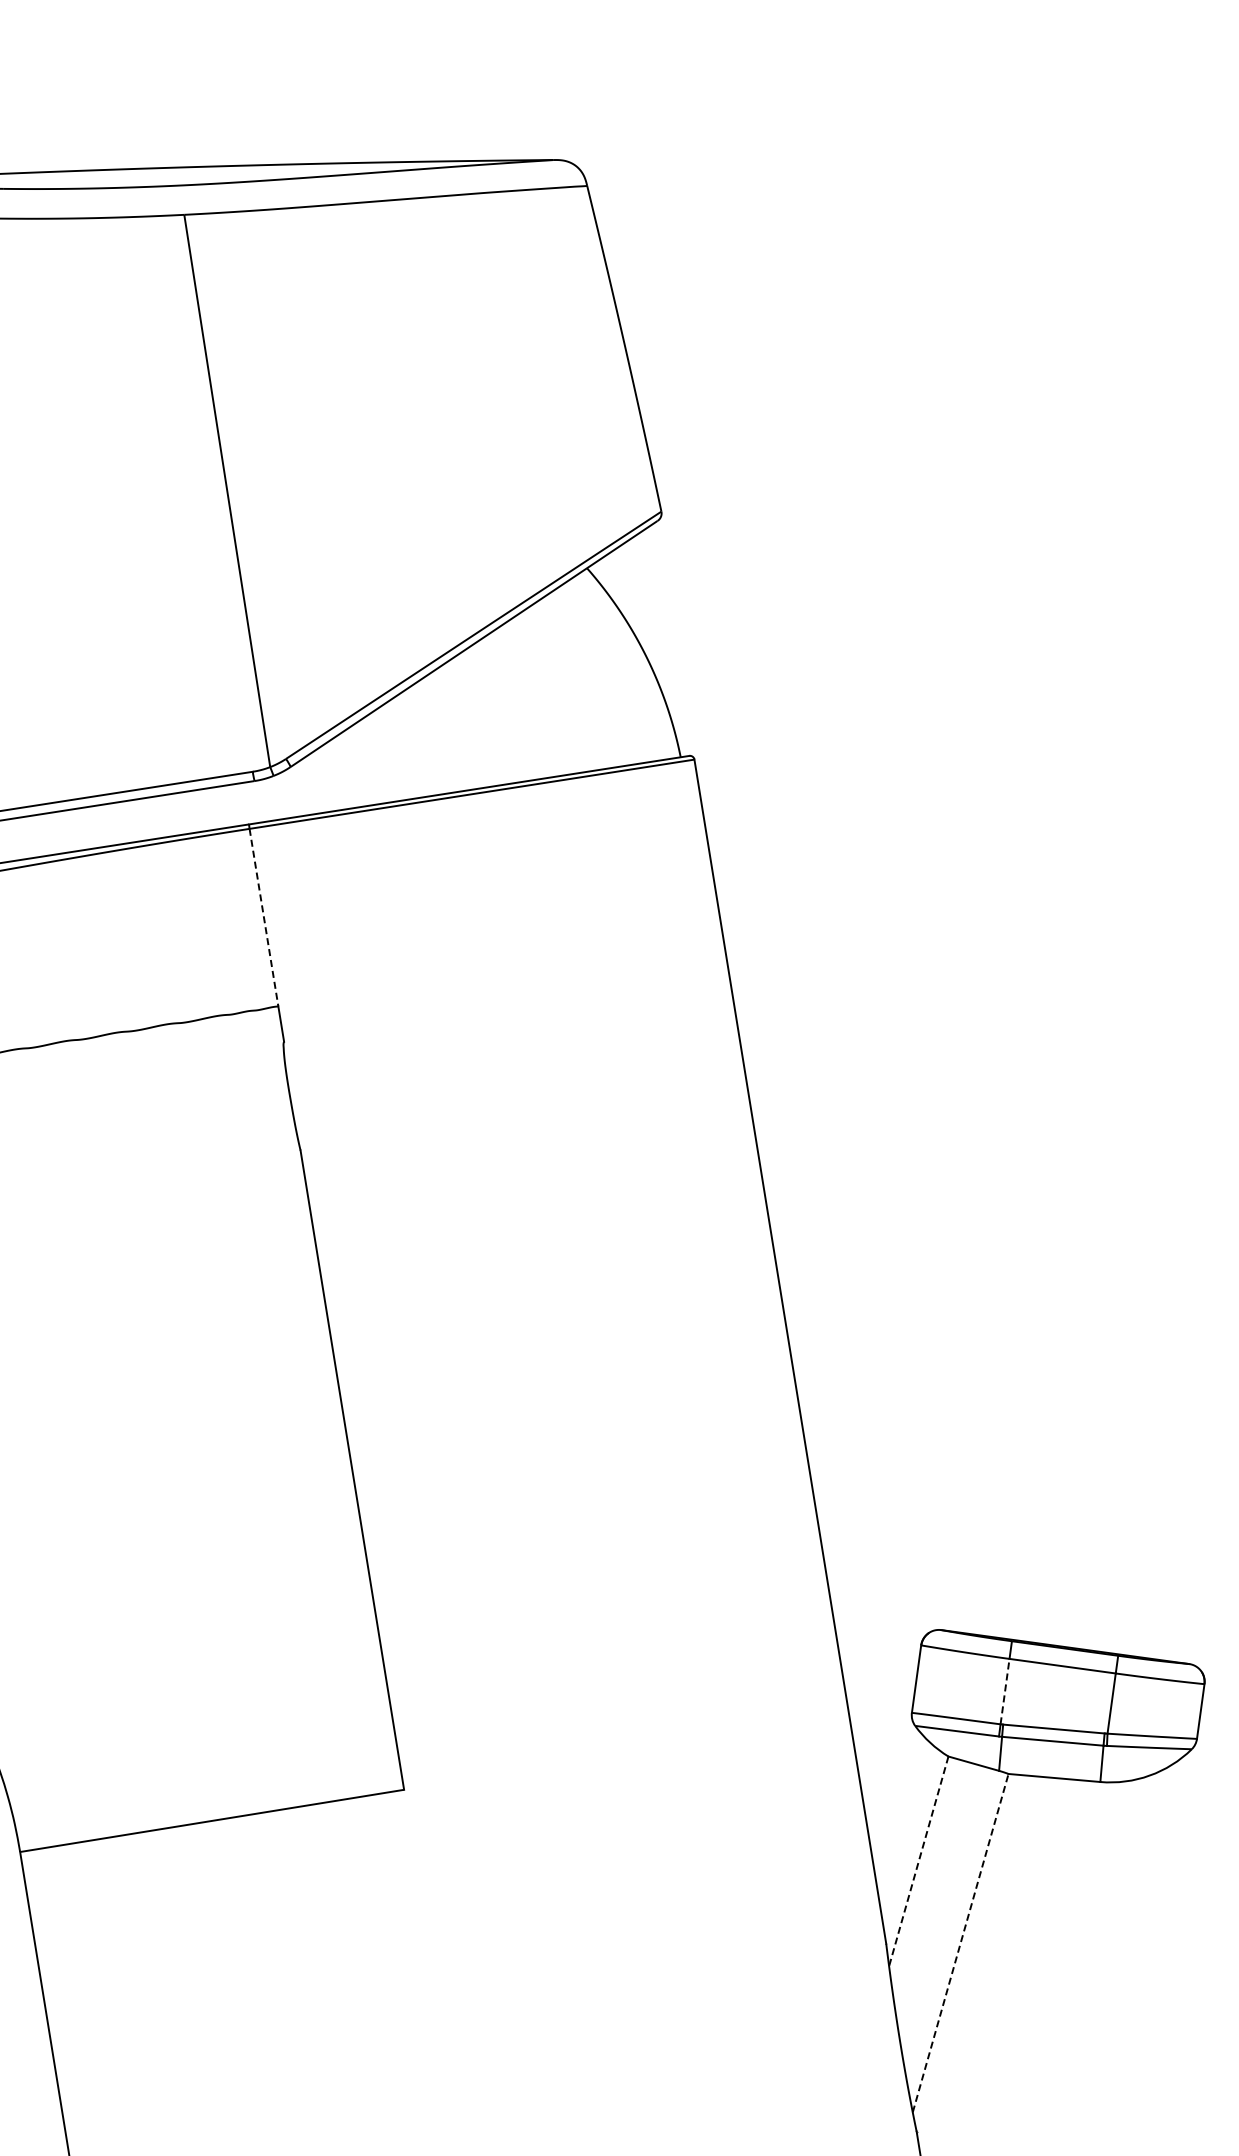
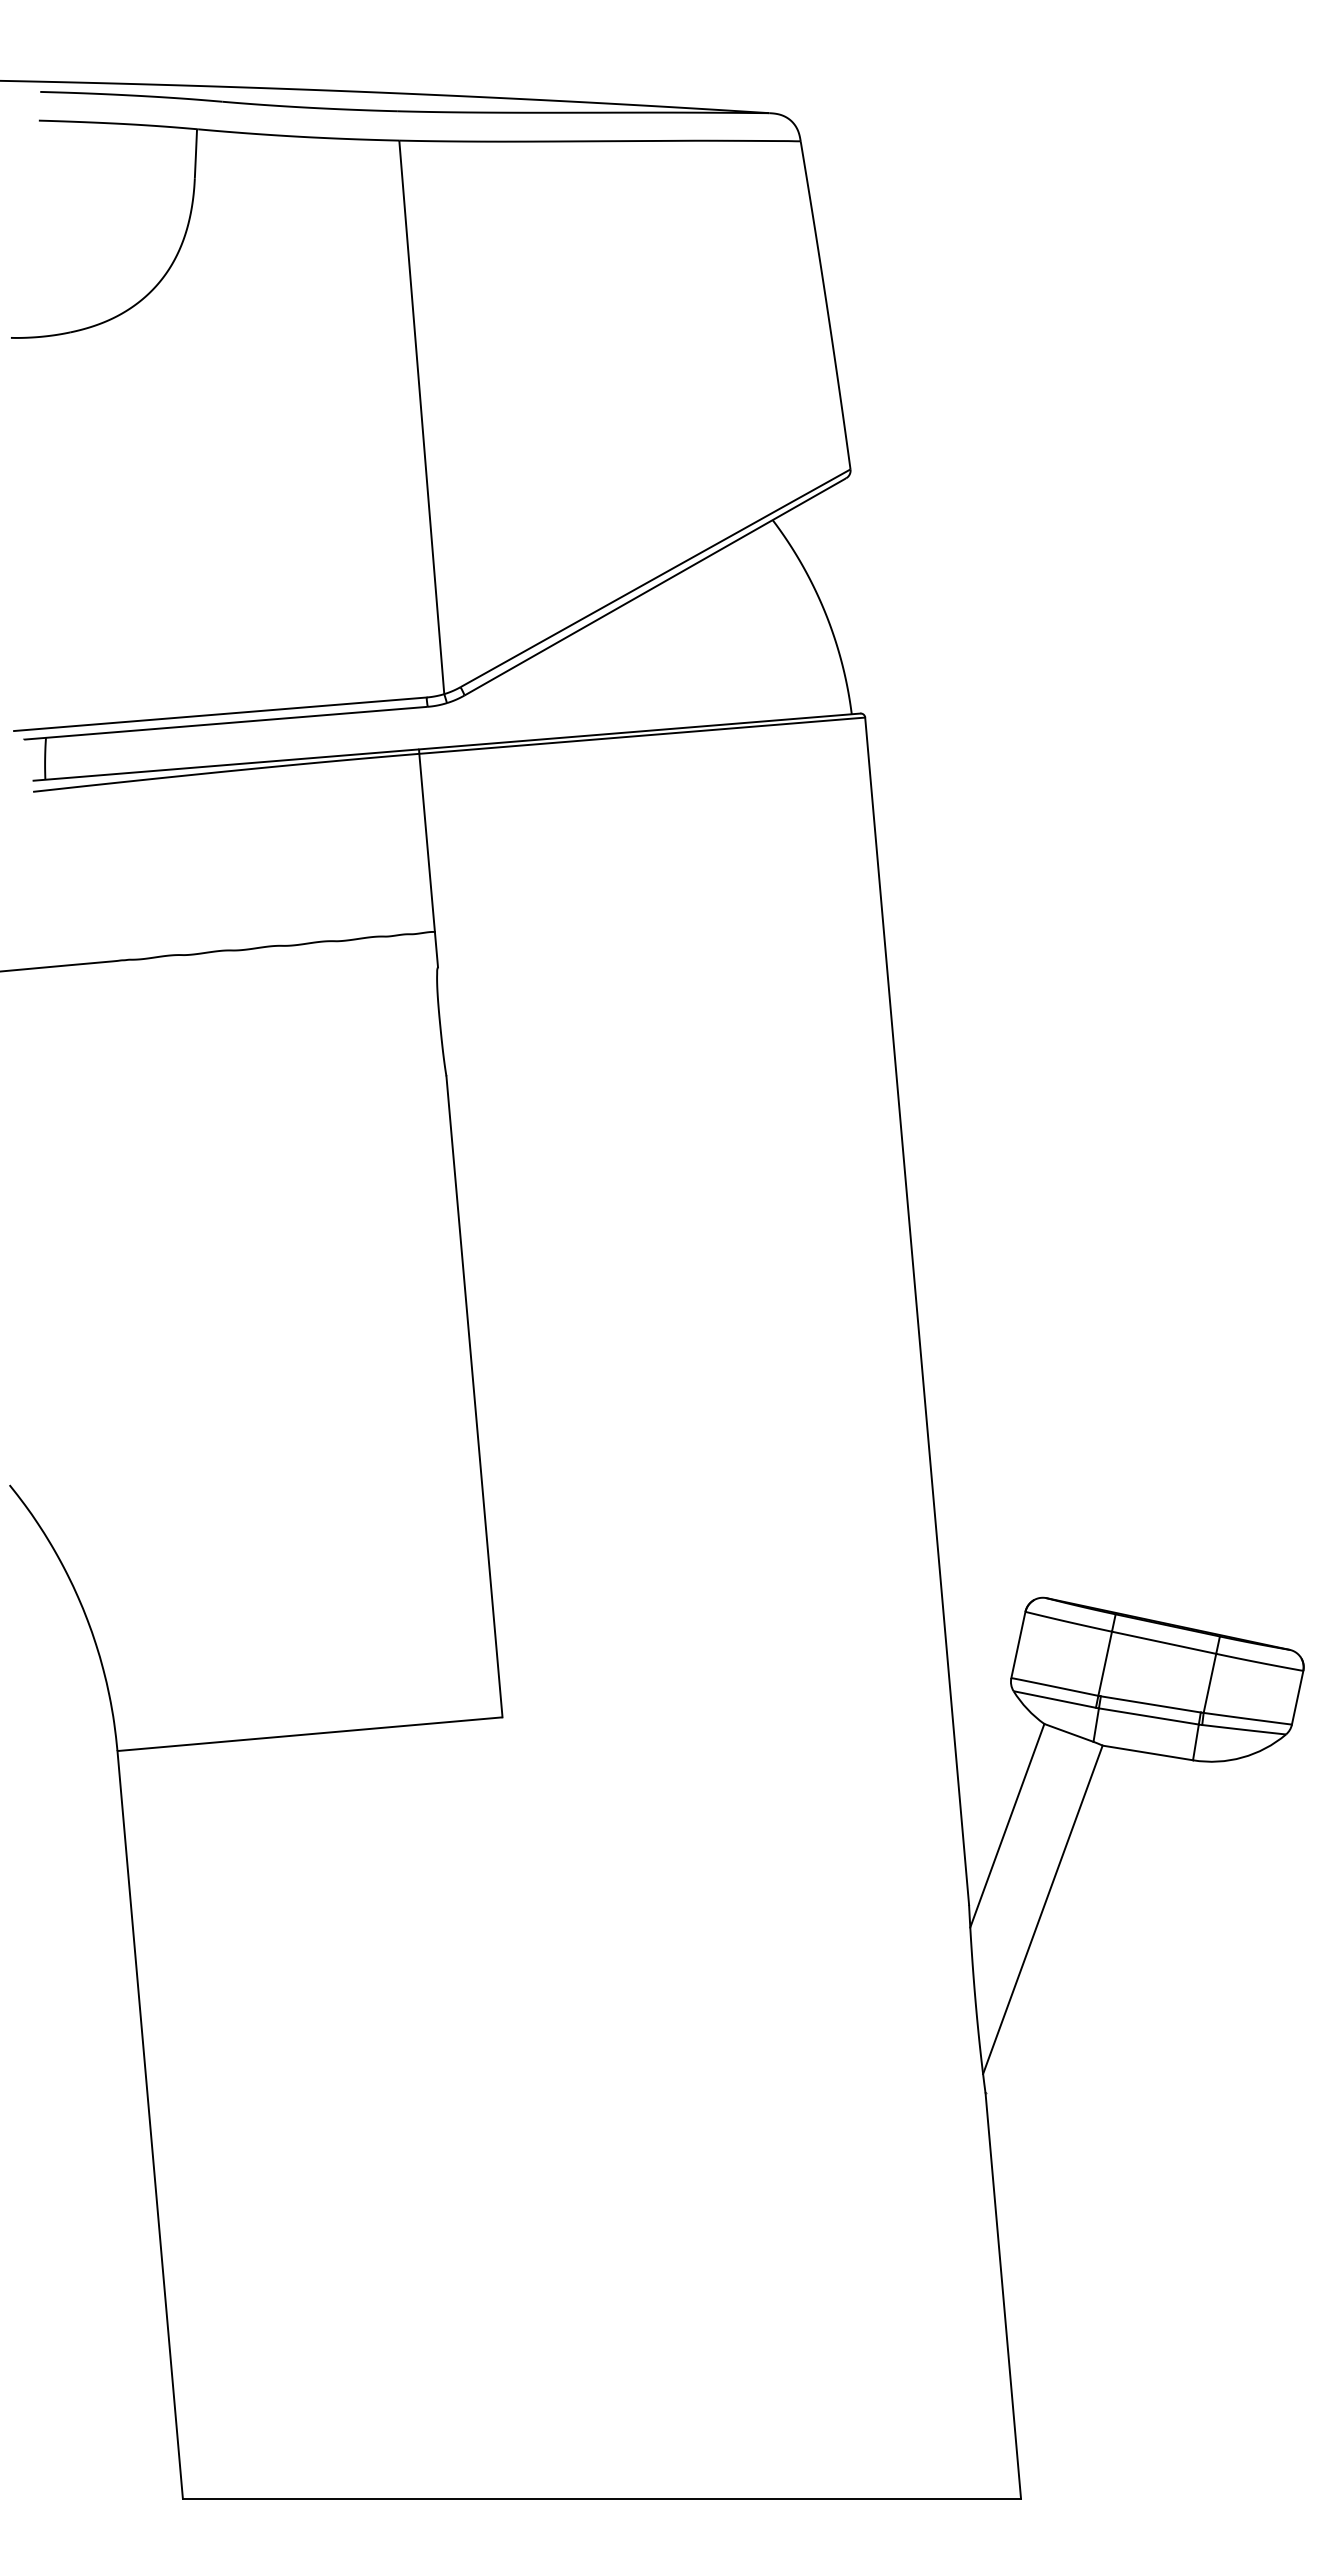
line: (264, 918) -> (427, 843), dashed -> solid
line: (1005, 1691) -> (1105, 1663), dashed -> solid
line: (919, 1862) -> (1007, 1826), dashed -> solid
line: (960, 1942) -> (1042, 1909), dashed -> solid

